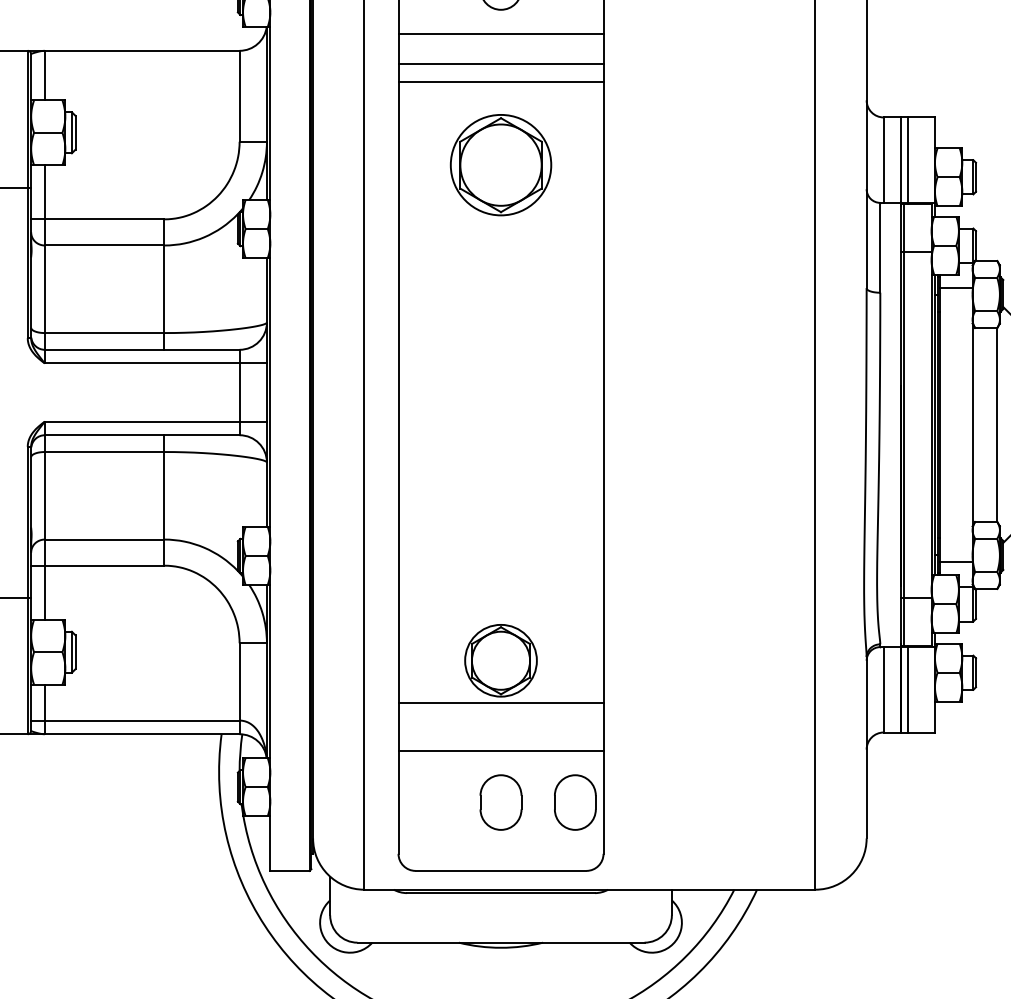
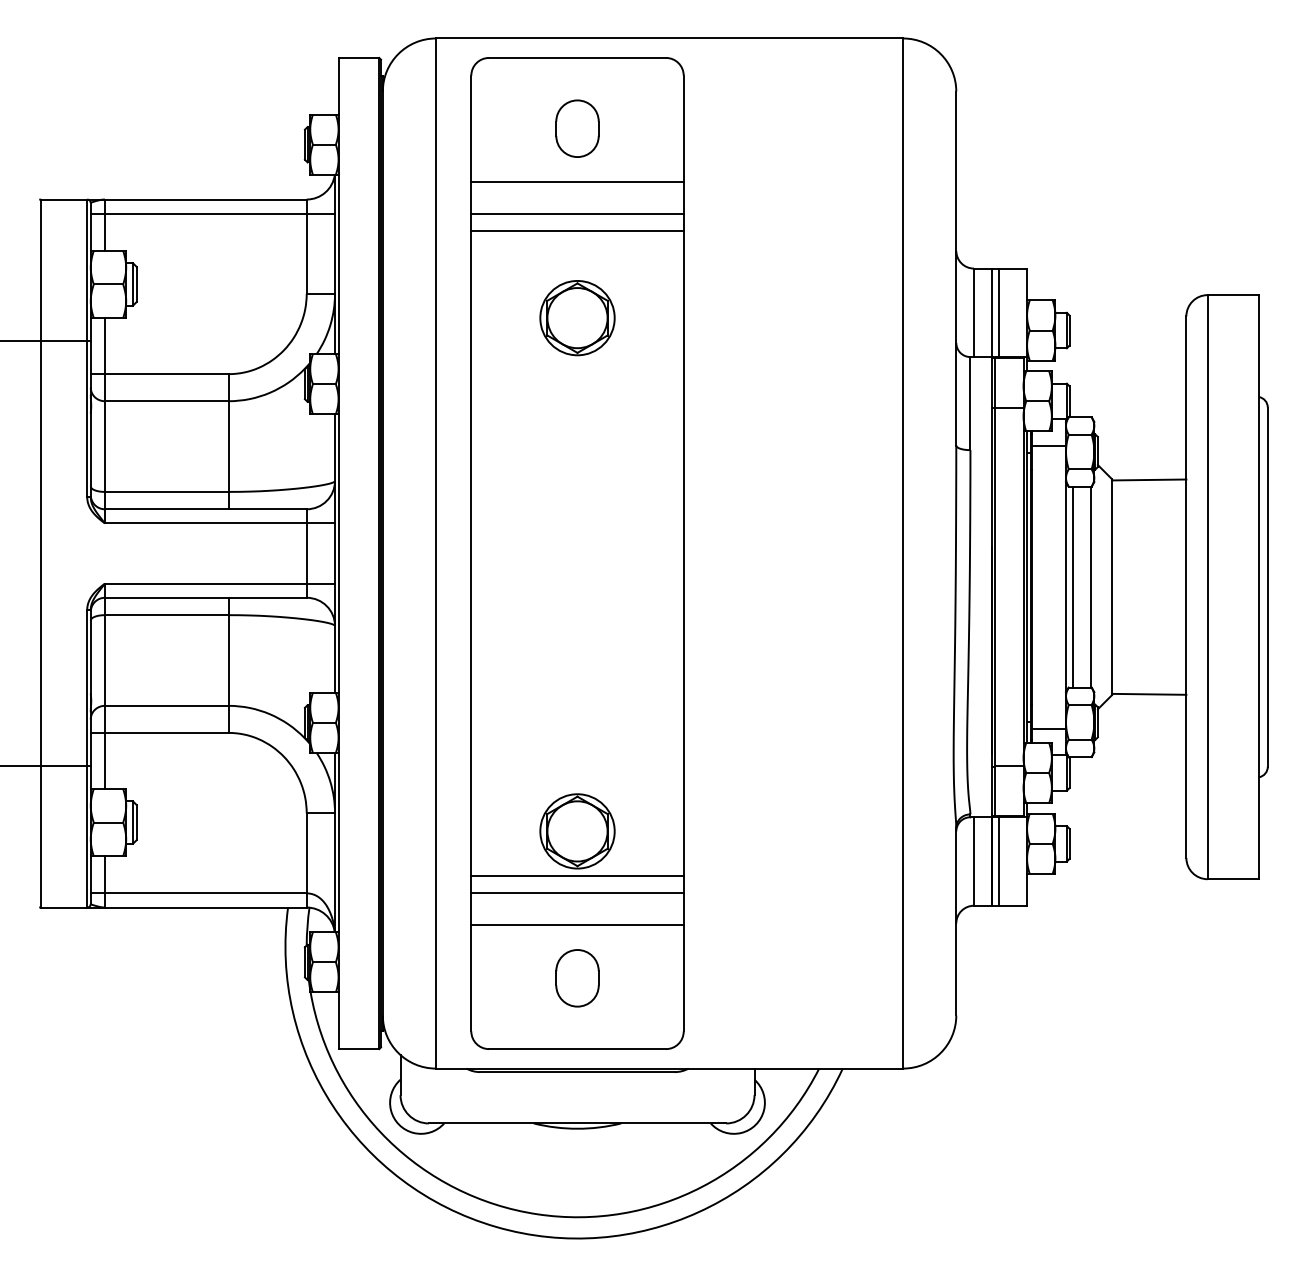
line: (148, 64) -> (212, 213), added
part: (501, 165) -> (577, 318), size x0.71
line: (979, 424) -> (1073, 586), added
line: (501, 720) -> (577, 893), added
part: (575, 802) -> (654, 978), removed

